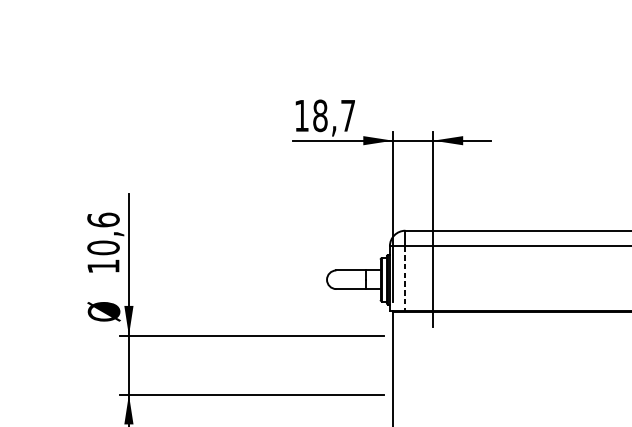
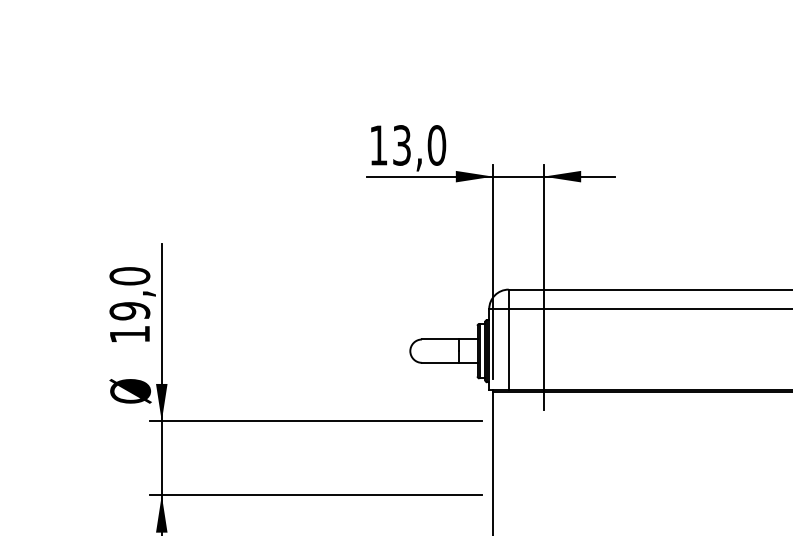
text: (334, 115) -> (419, 145), 18,7 -> 13,0
text: (103, 233) -> (129, 293), 10,6 -> 19,0
line: (405, 278) -> (508, 349), dashed -> solid

